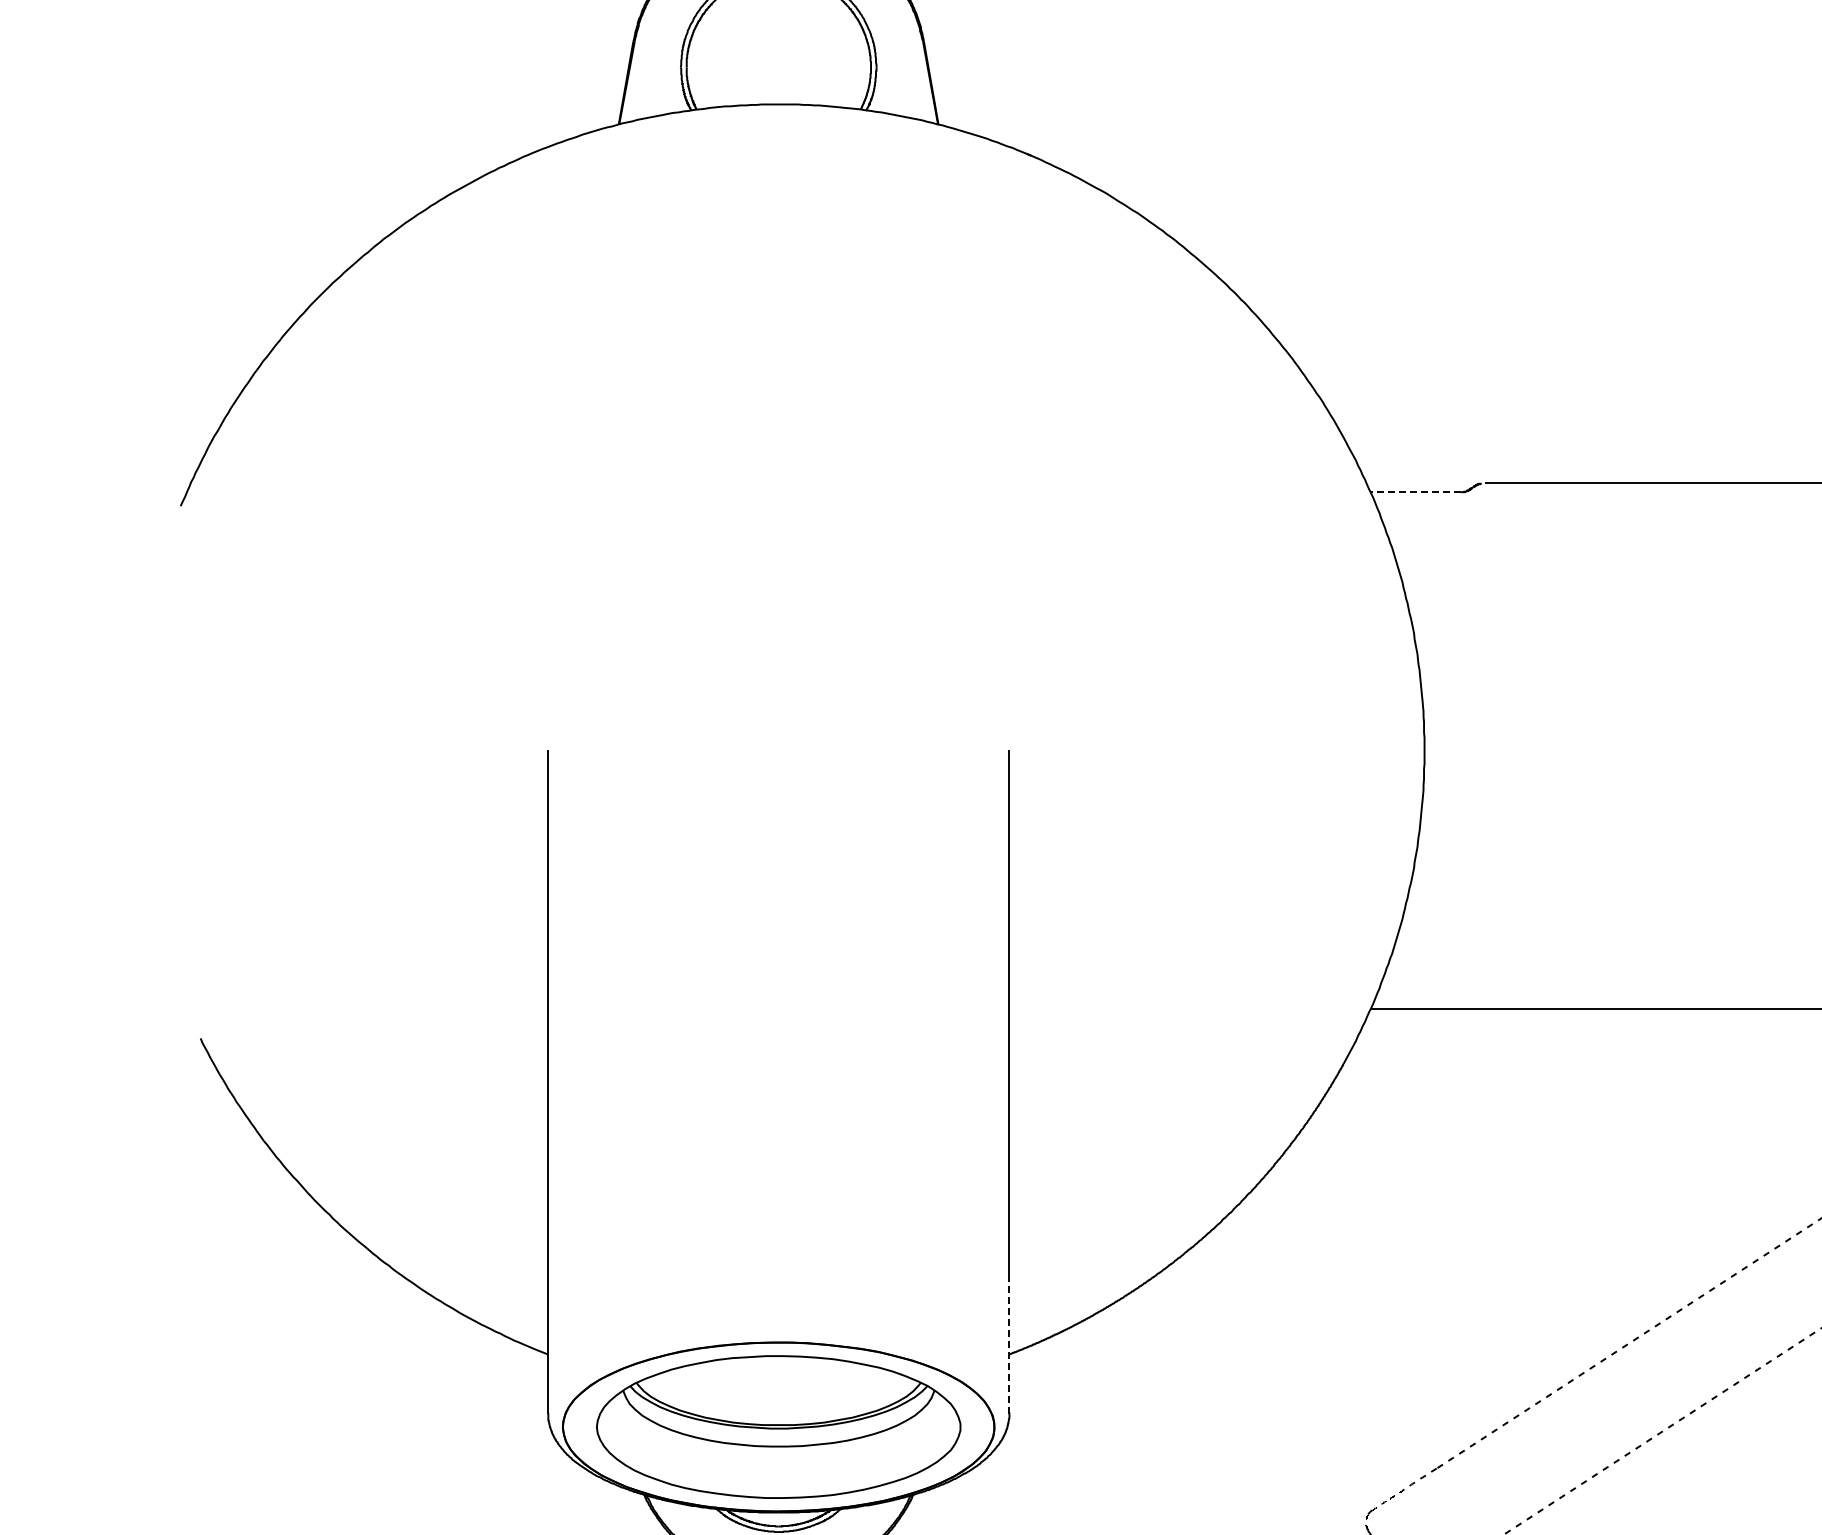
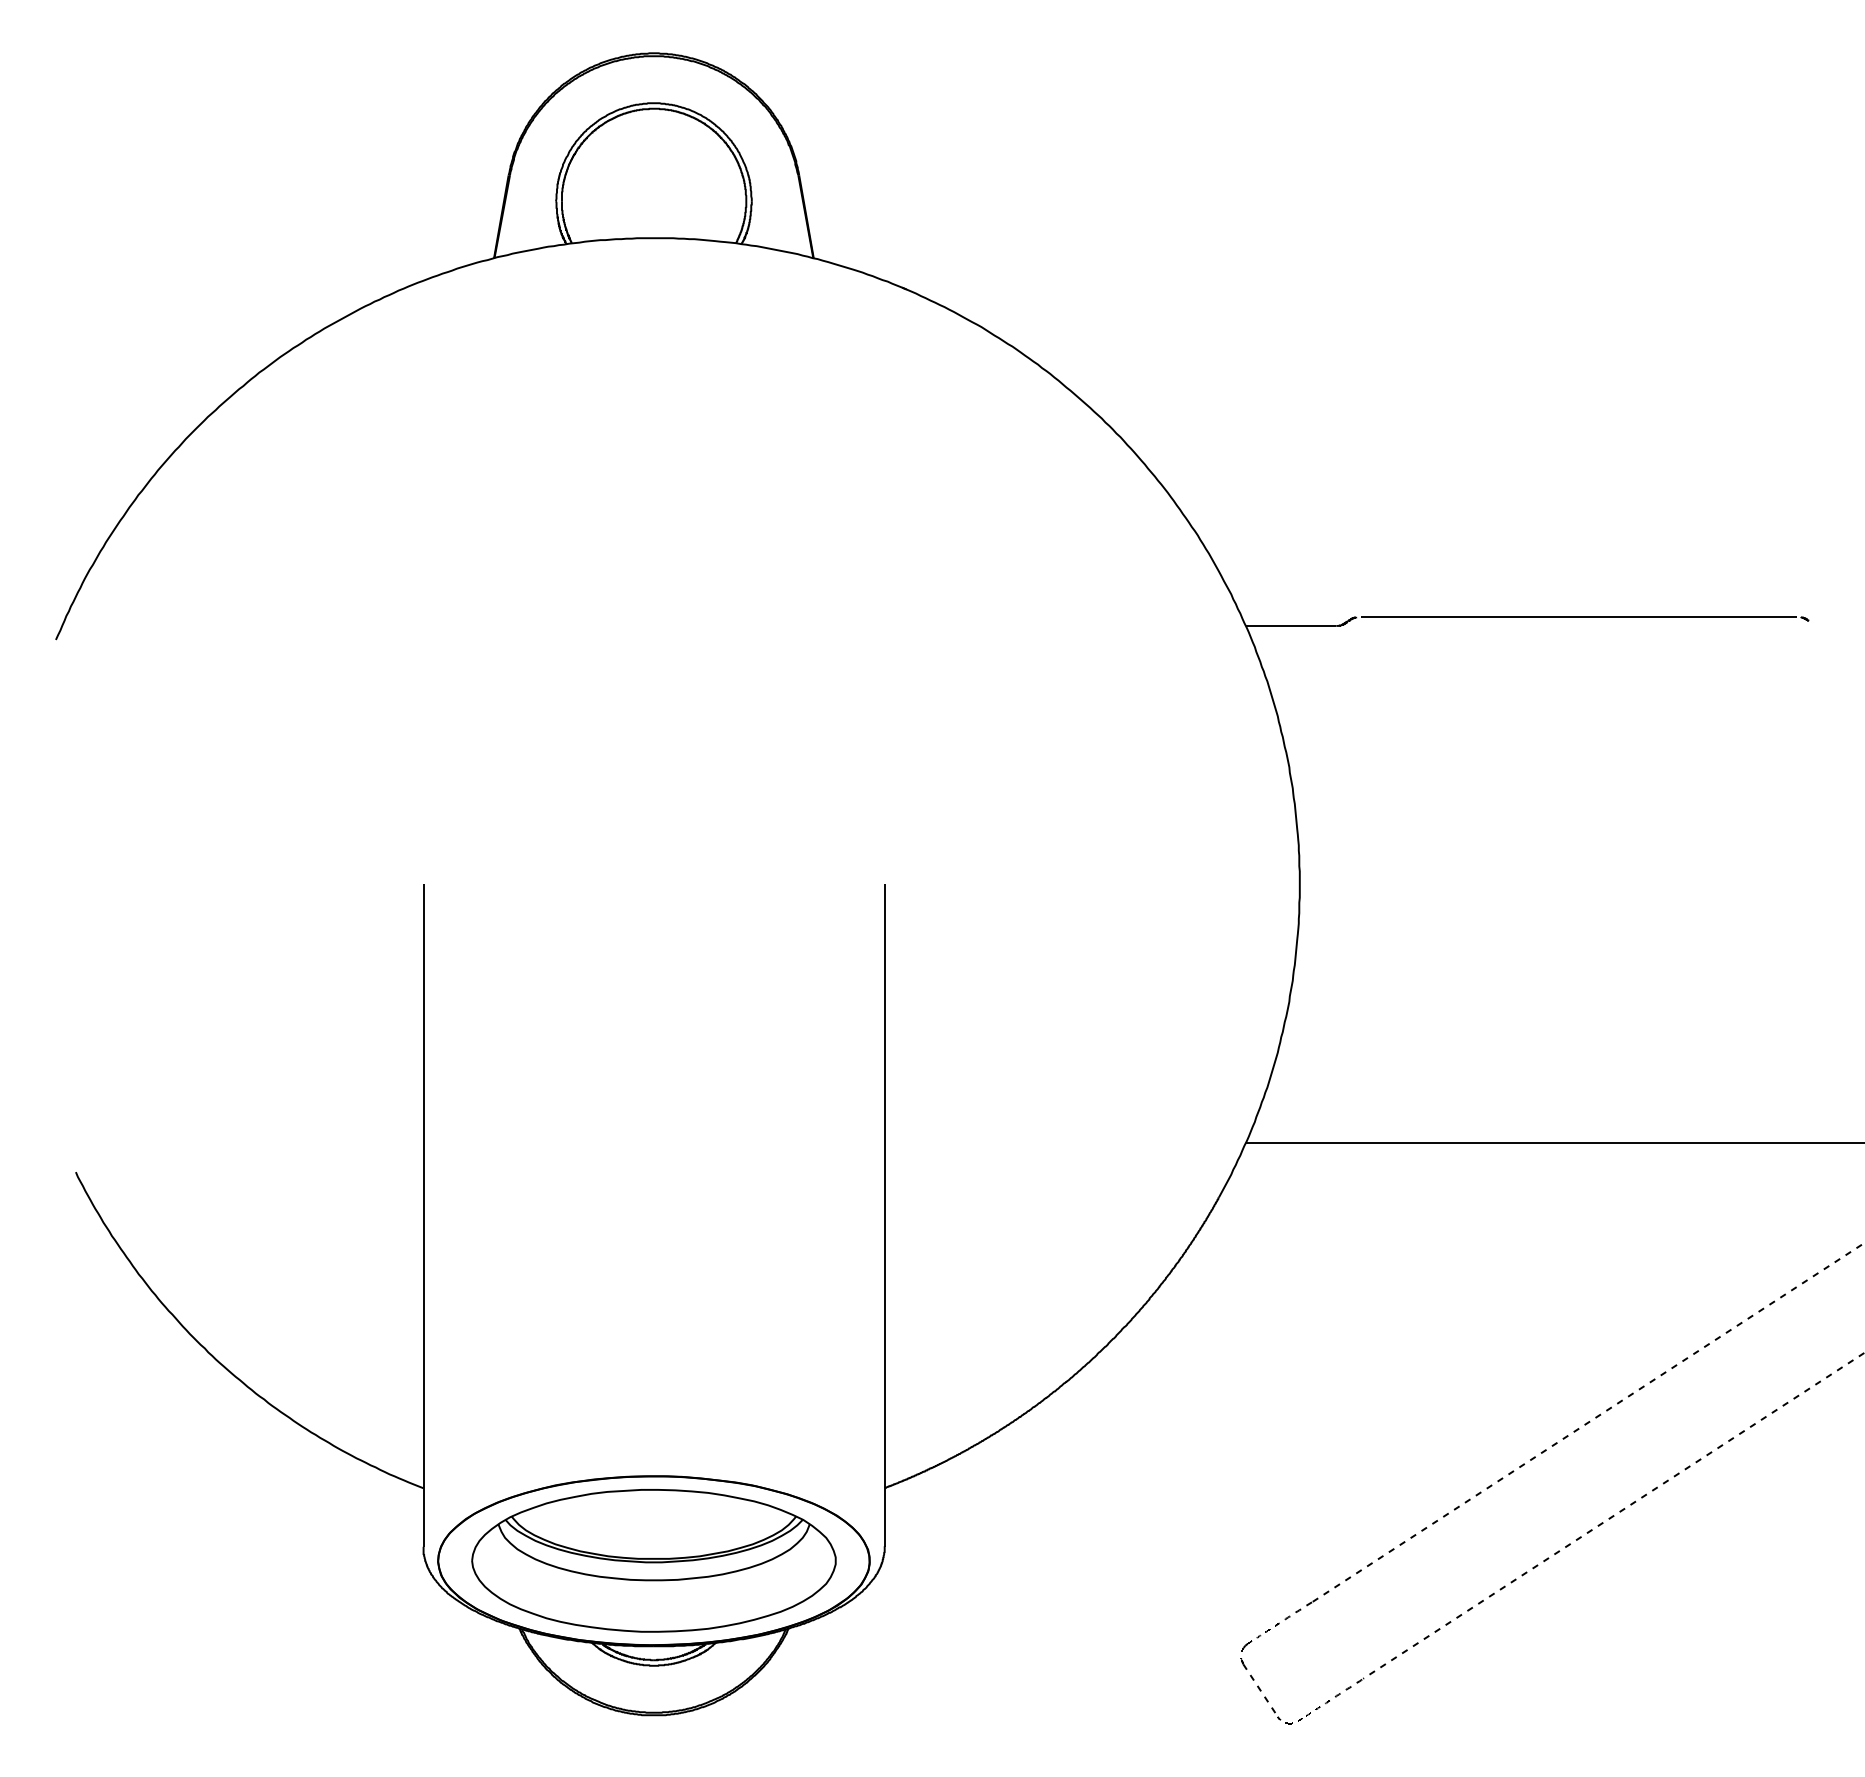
line: (1415, 491) -> (1290, 625), dashed -> solid
line: (1009, 1345) -> (884, 1479), dashed -> solid

